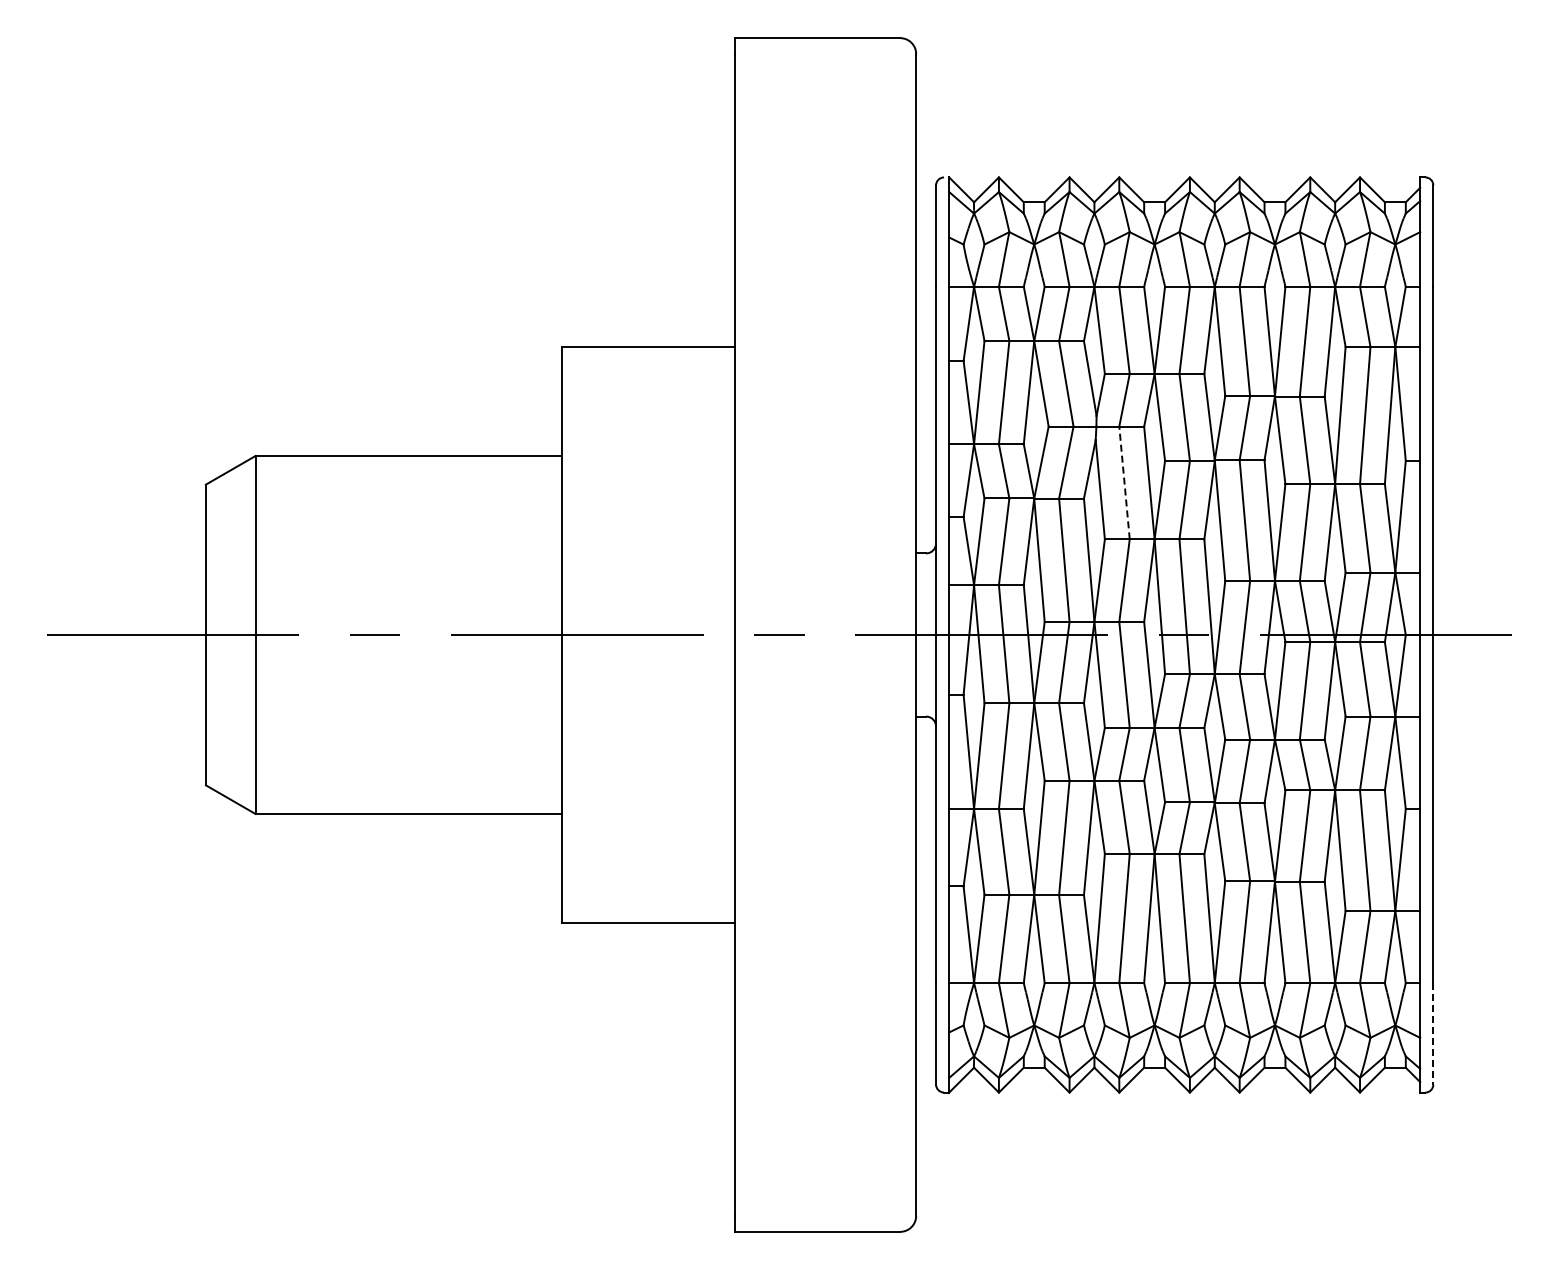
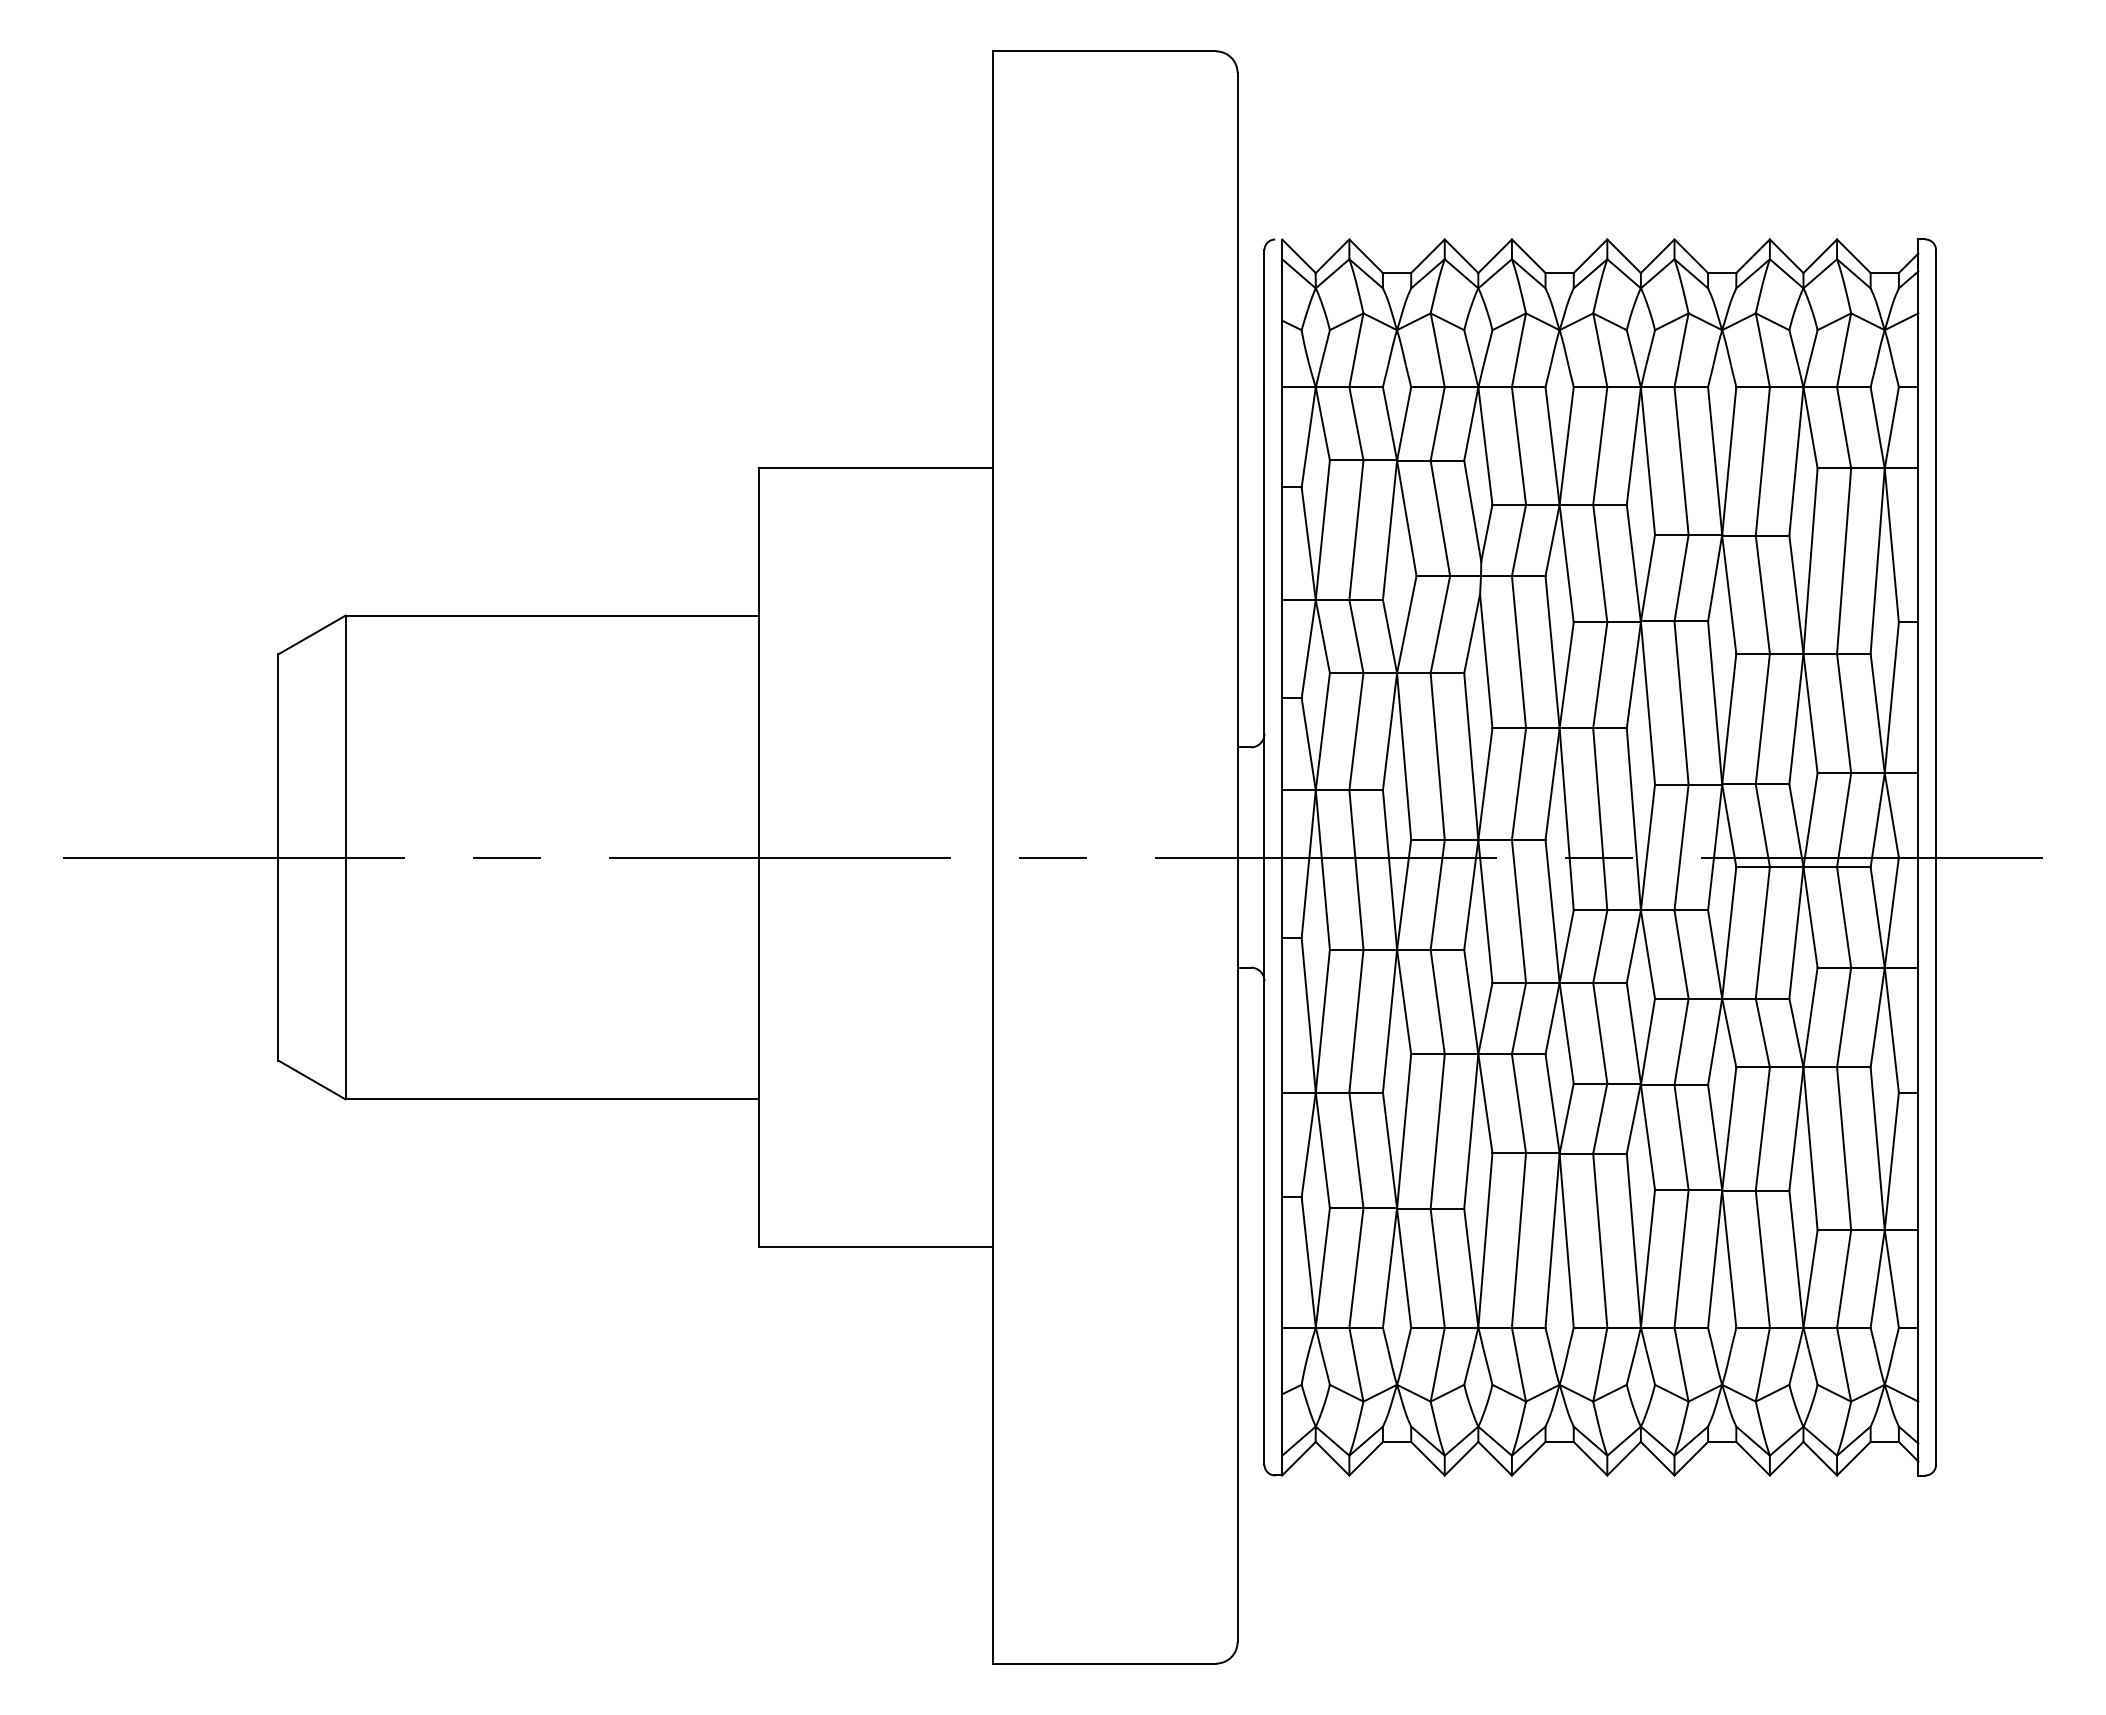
line: (1124, 482) -> (1518, 651), dashed -> solid
line: (1433, 1033) -> (1936, 1395), dashed -> solid

